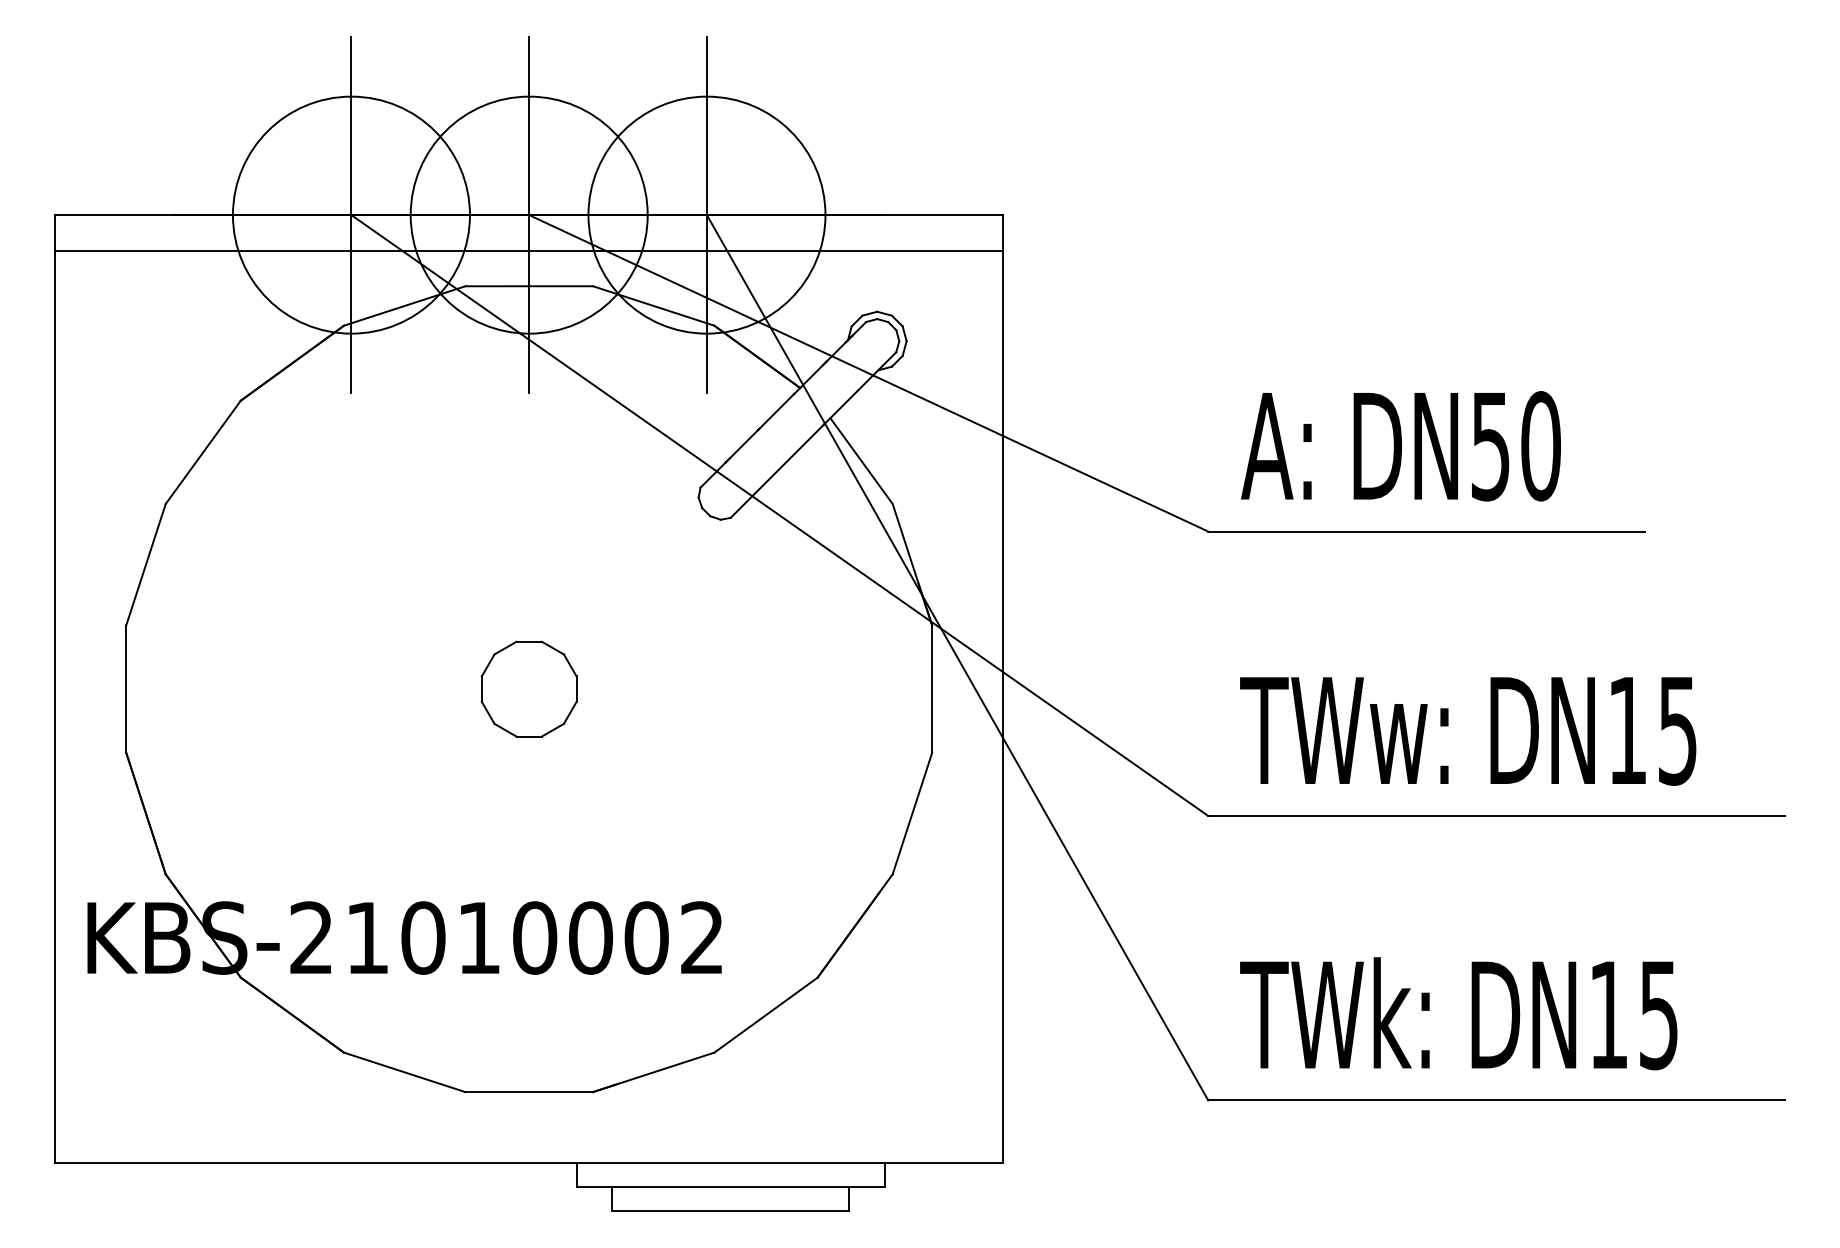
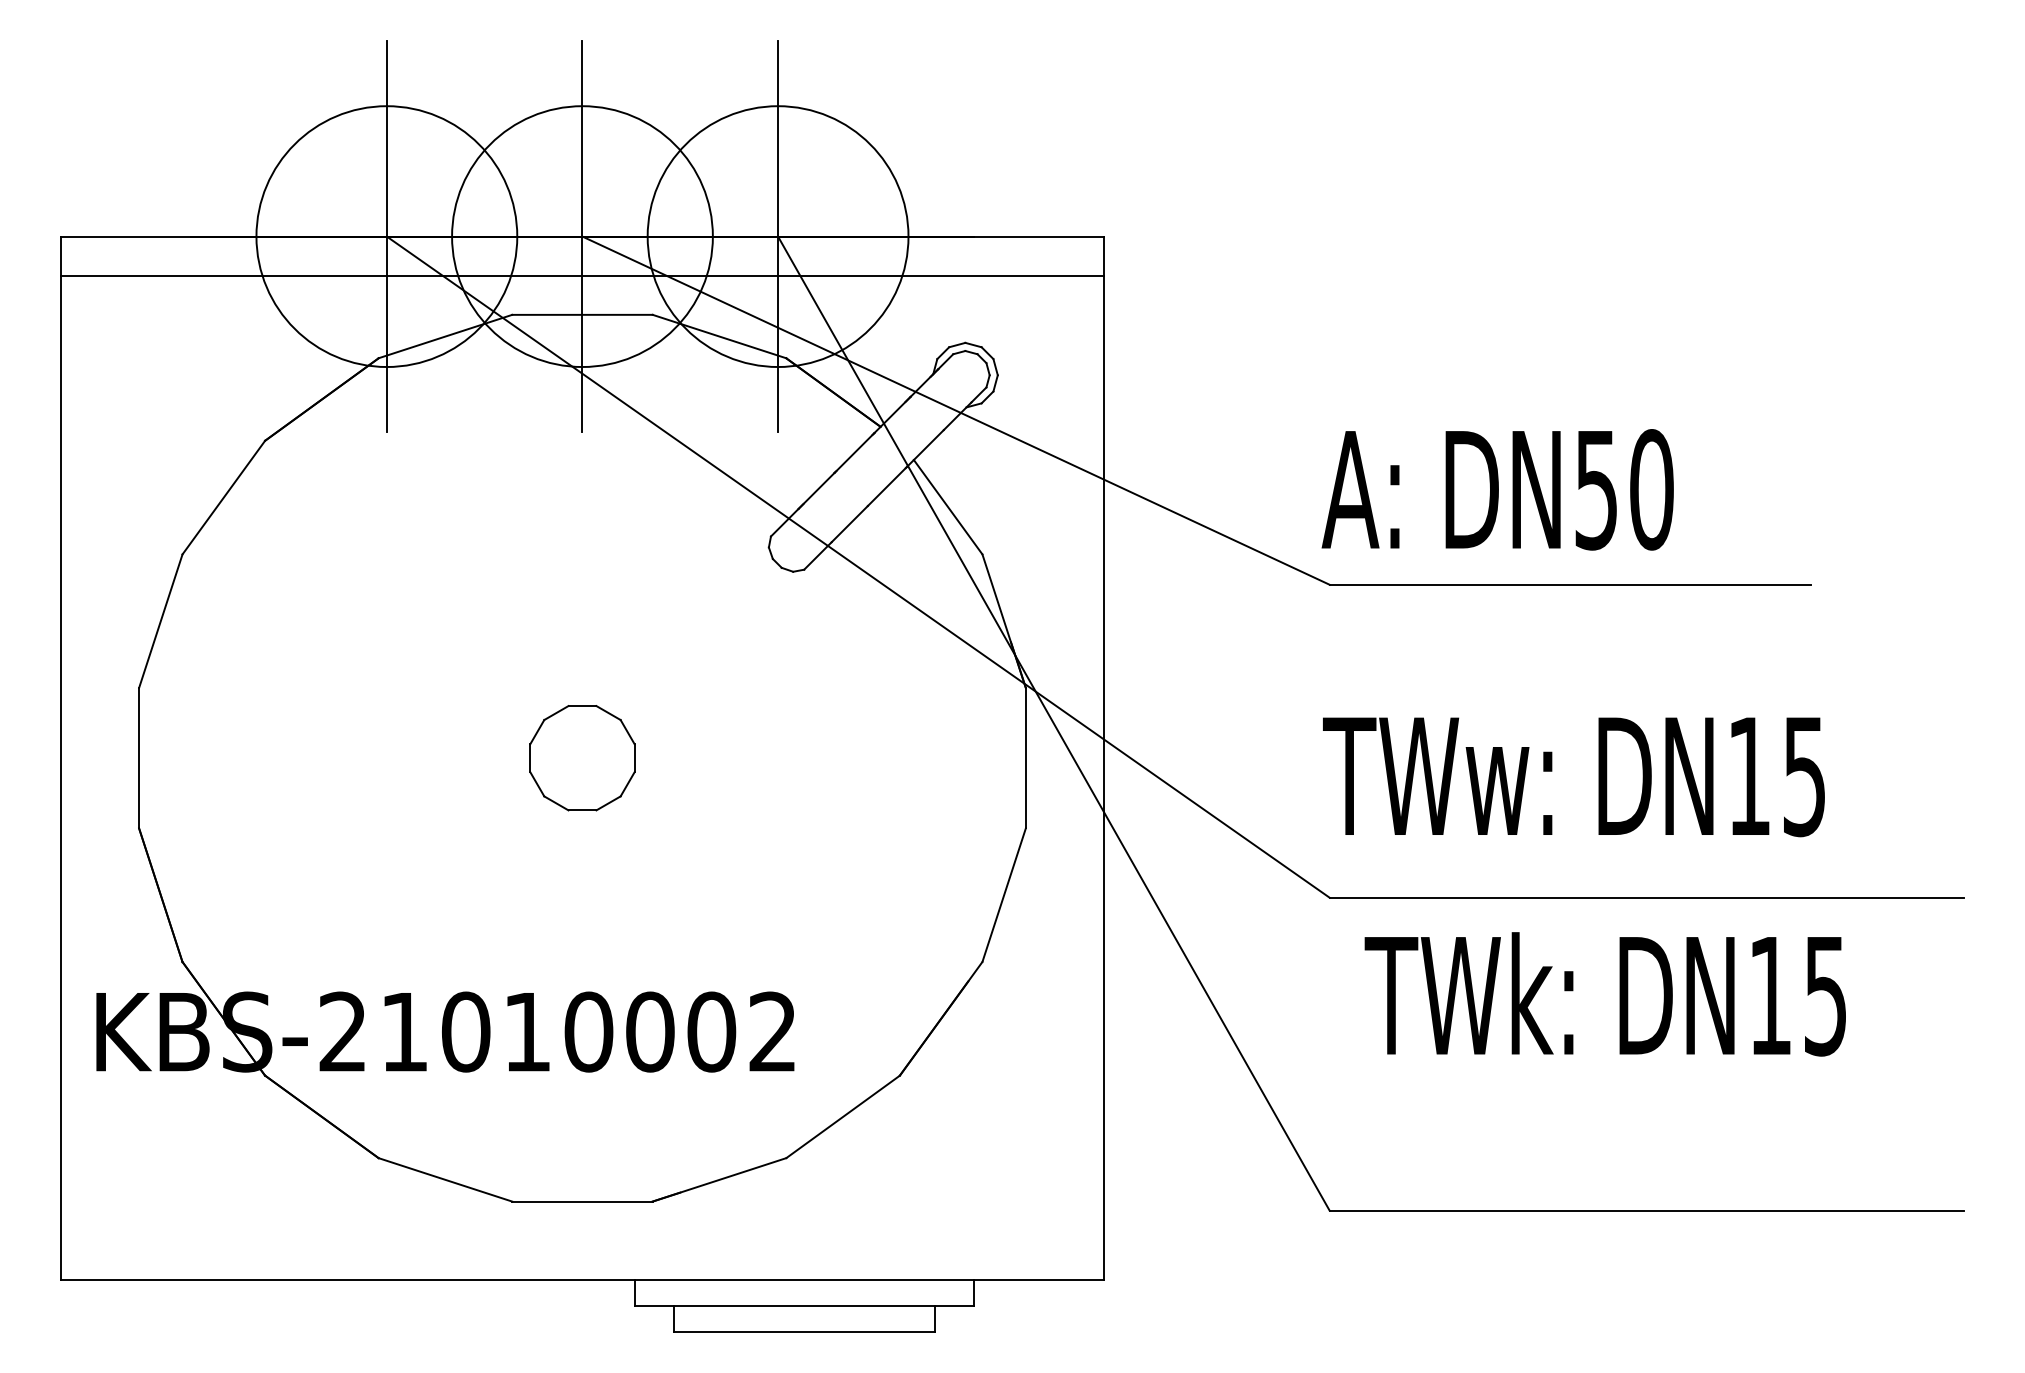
text: (1400, 446) -> (1497, 490), moved
text: (1468, 731) -> (1574, 777), moved
text: (1458, 1013) -> (1605, 994), moved

